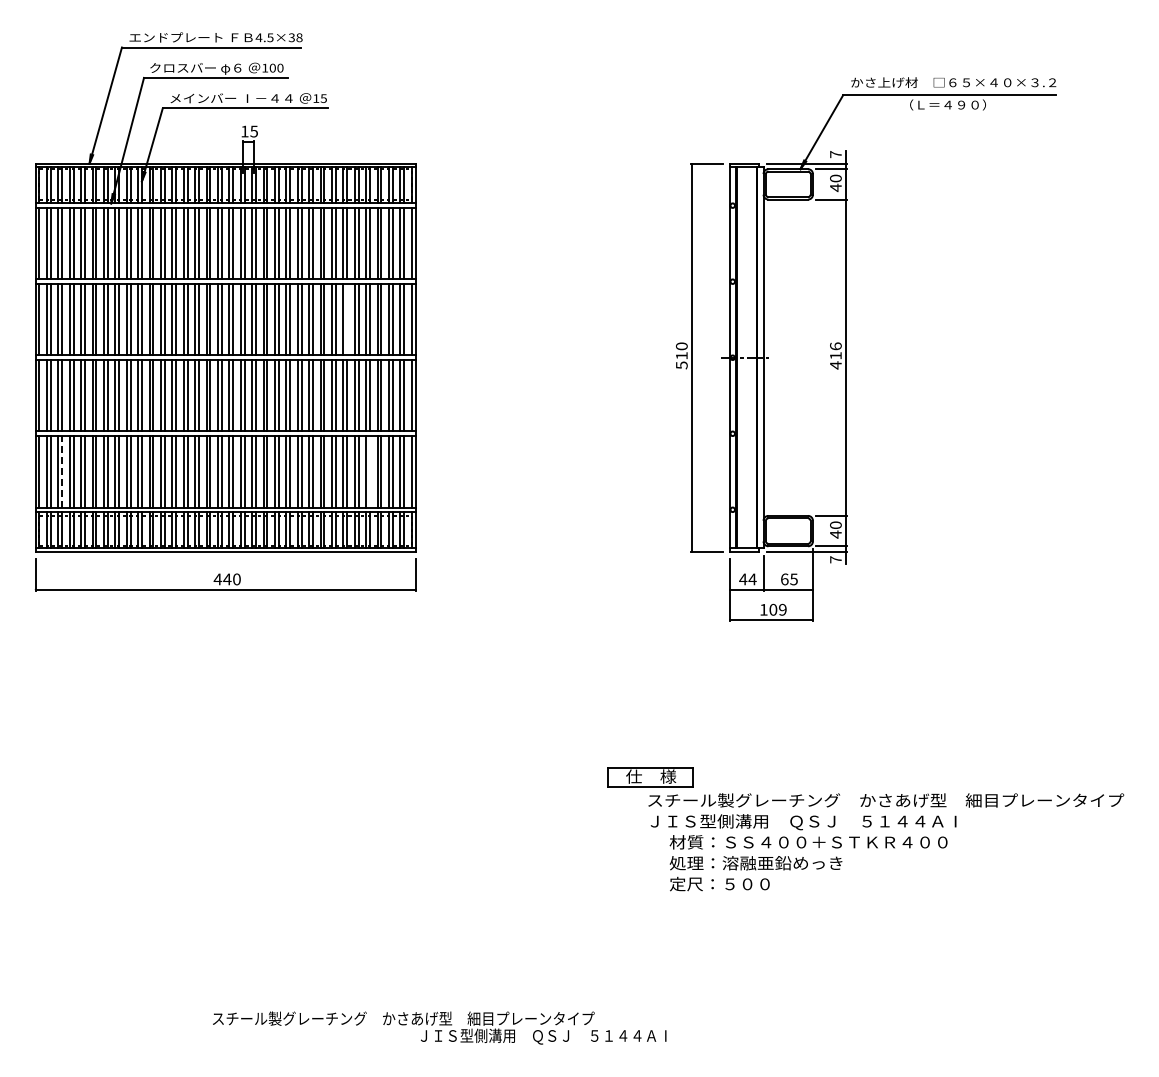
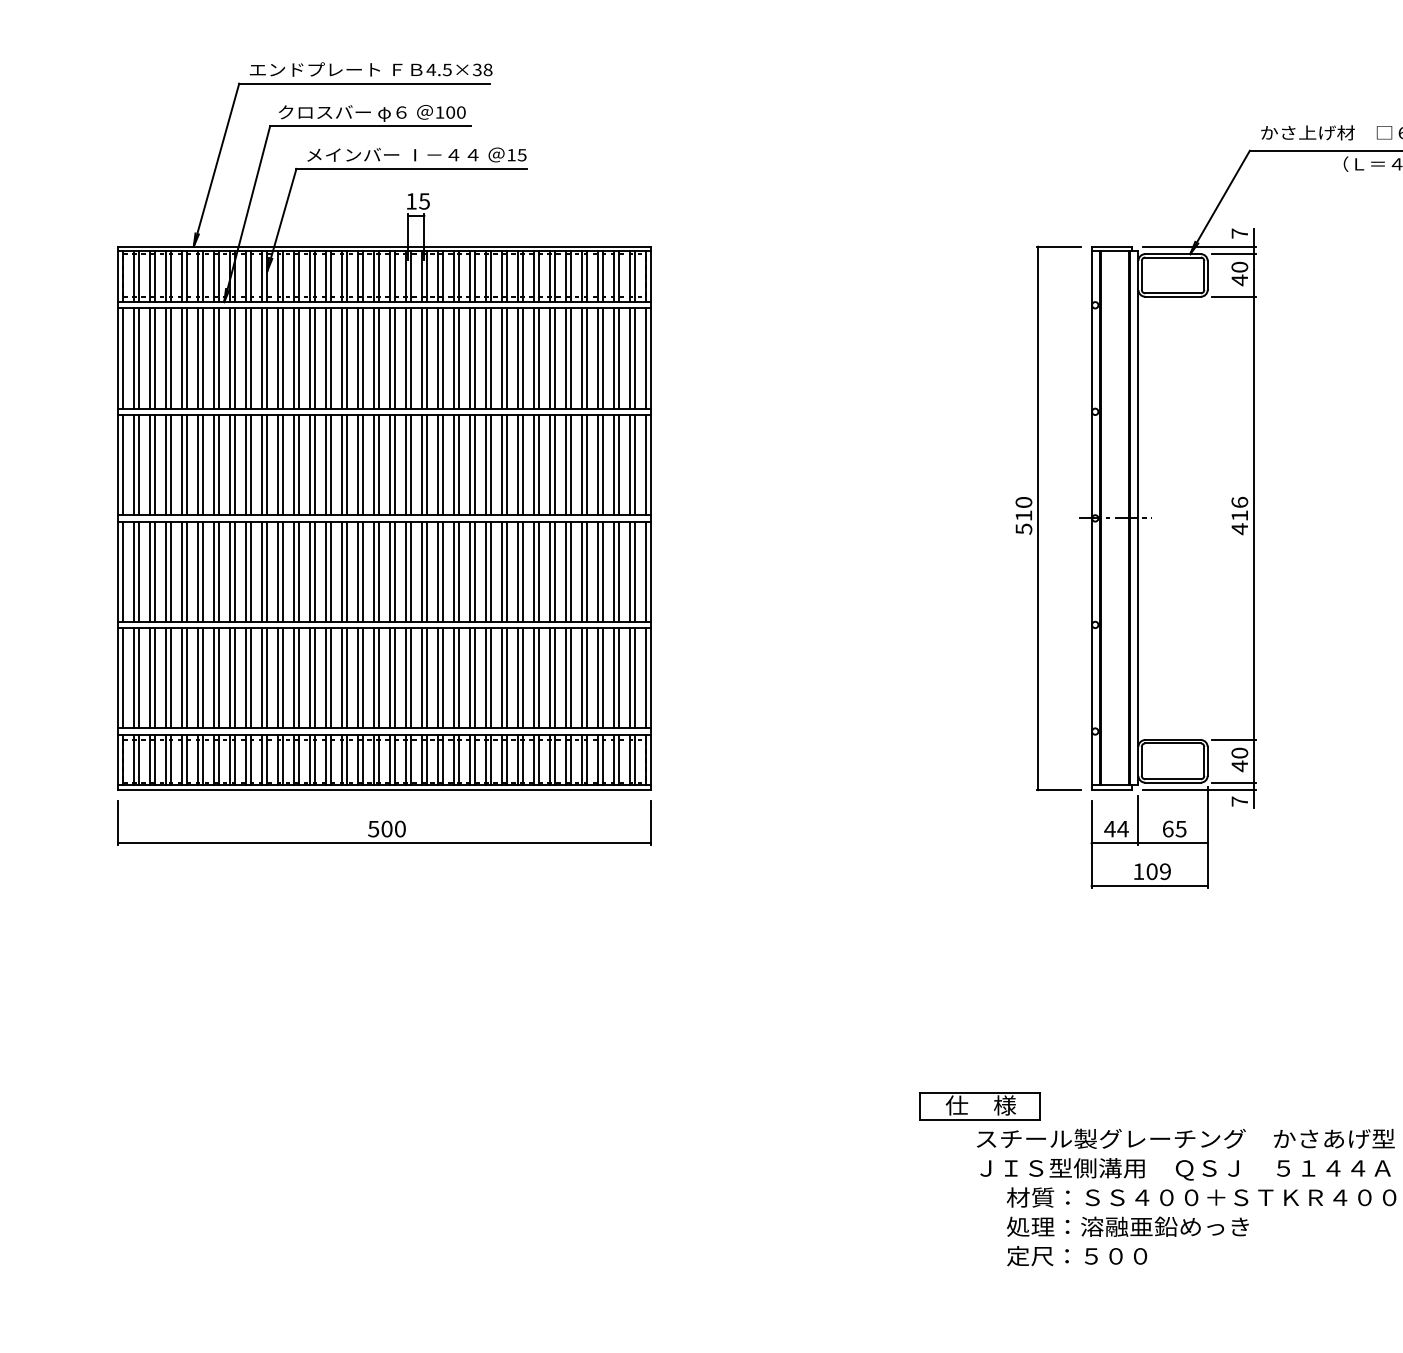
line: (347, 319) -> (555, 464), added
line: (62, 471) -> (155, 677), dashed -> solid
line: (370, 471) -> (587, 677), added
text: (222, 579) -> (380, 829), 440 -> 500

